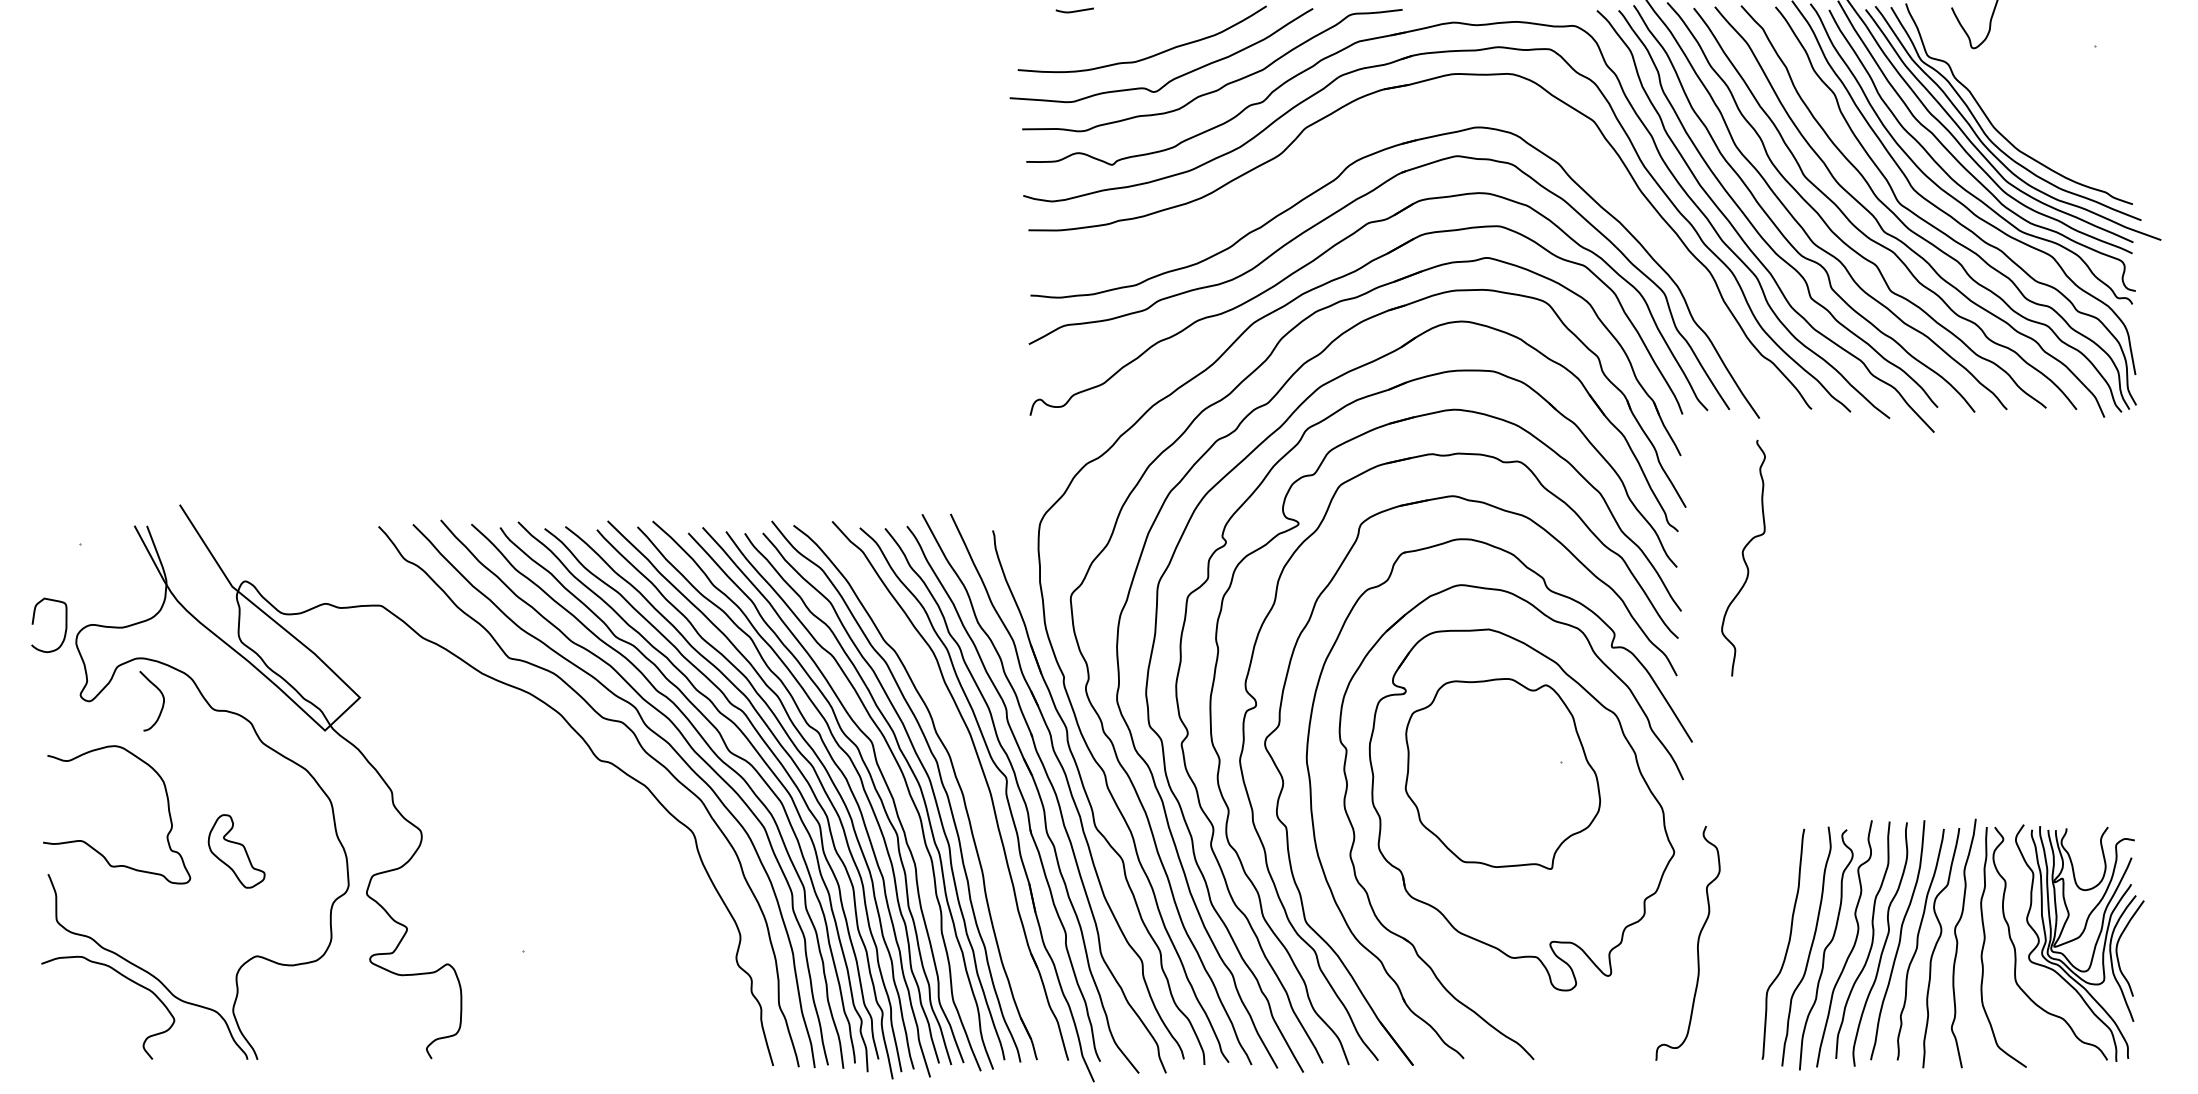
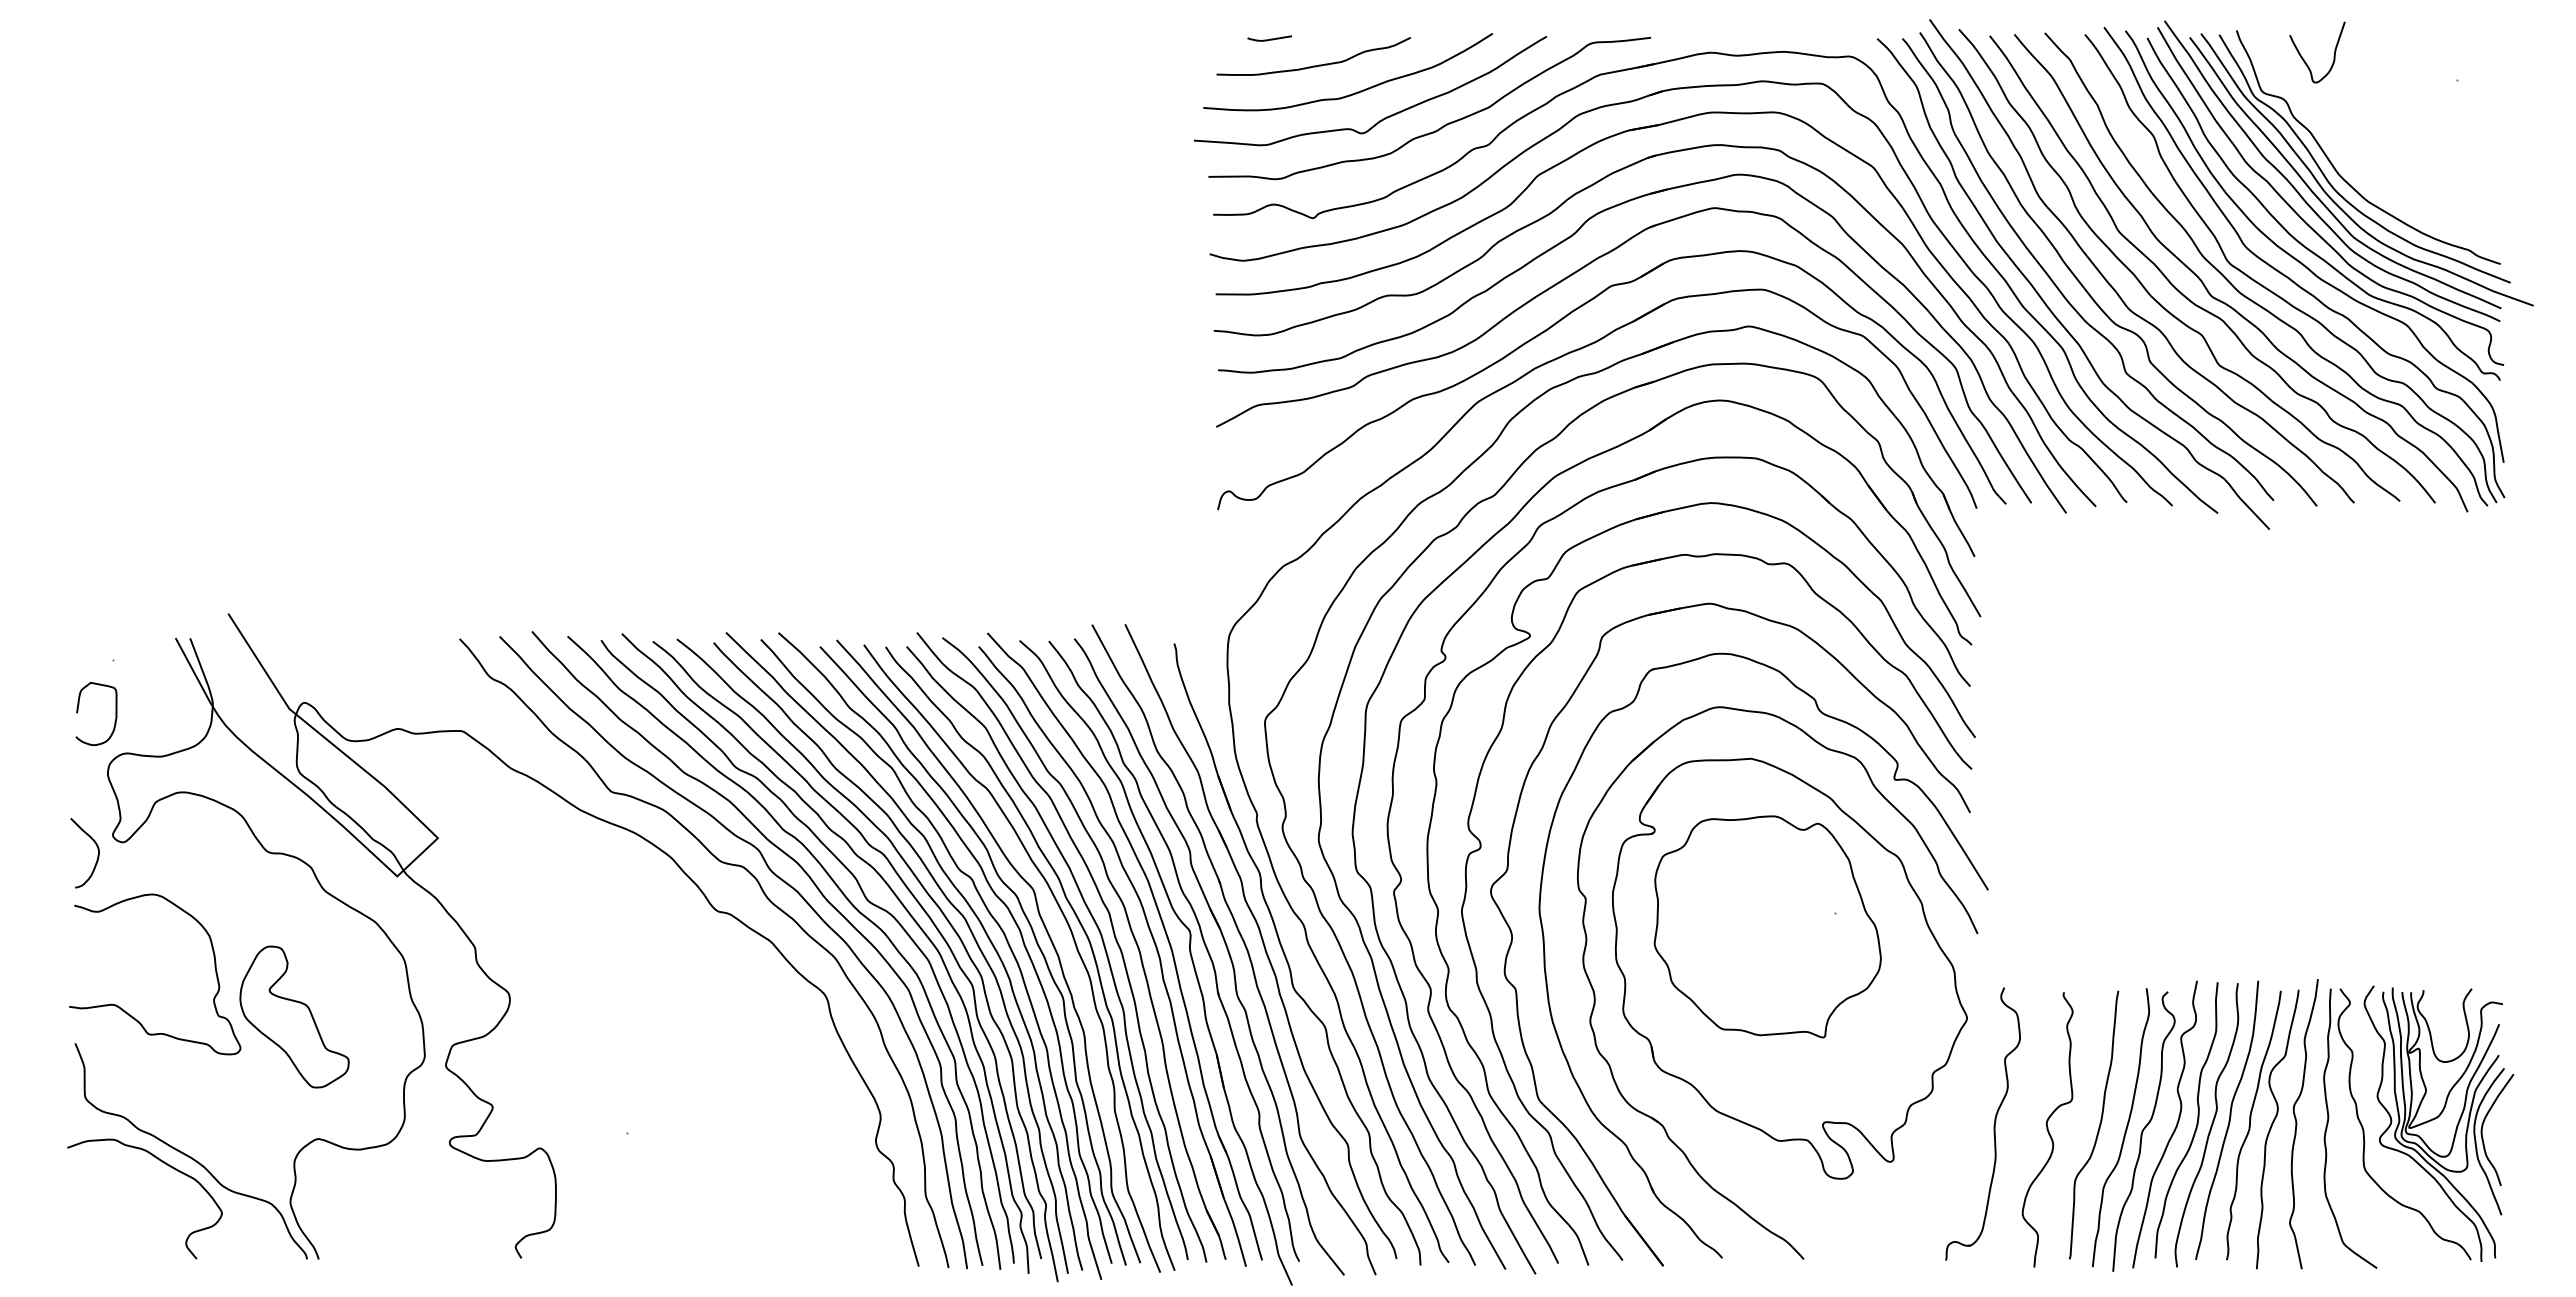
curve: (1112, 33) -> (1313, 65), added
part: (1321, 158) -> (1556, 210), added
curve: (1743, 557) -> (2047, 1129), moved
curve: (33, 623) -> (78, 711), moved
curve: (162, 703) -> (97, 855), moved
part: (974, 787) -> (1153, 942), added
part: (236, 850) -> (294, 1016), size x1.67

